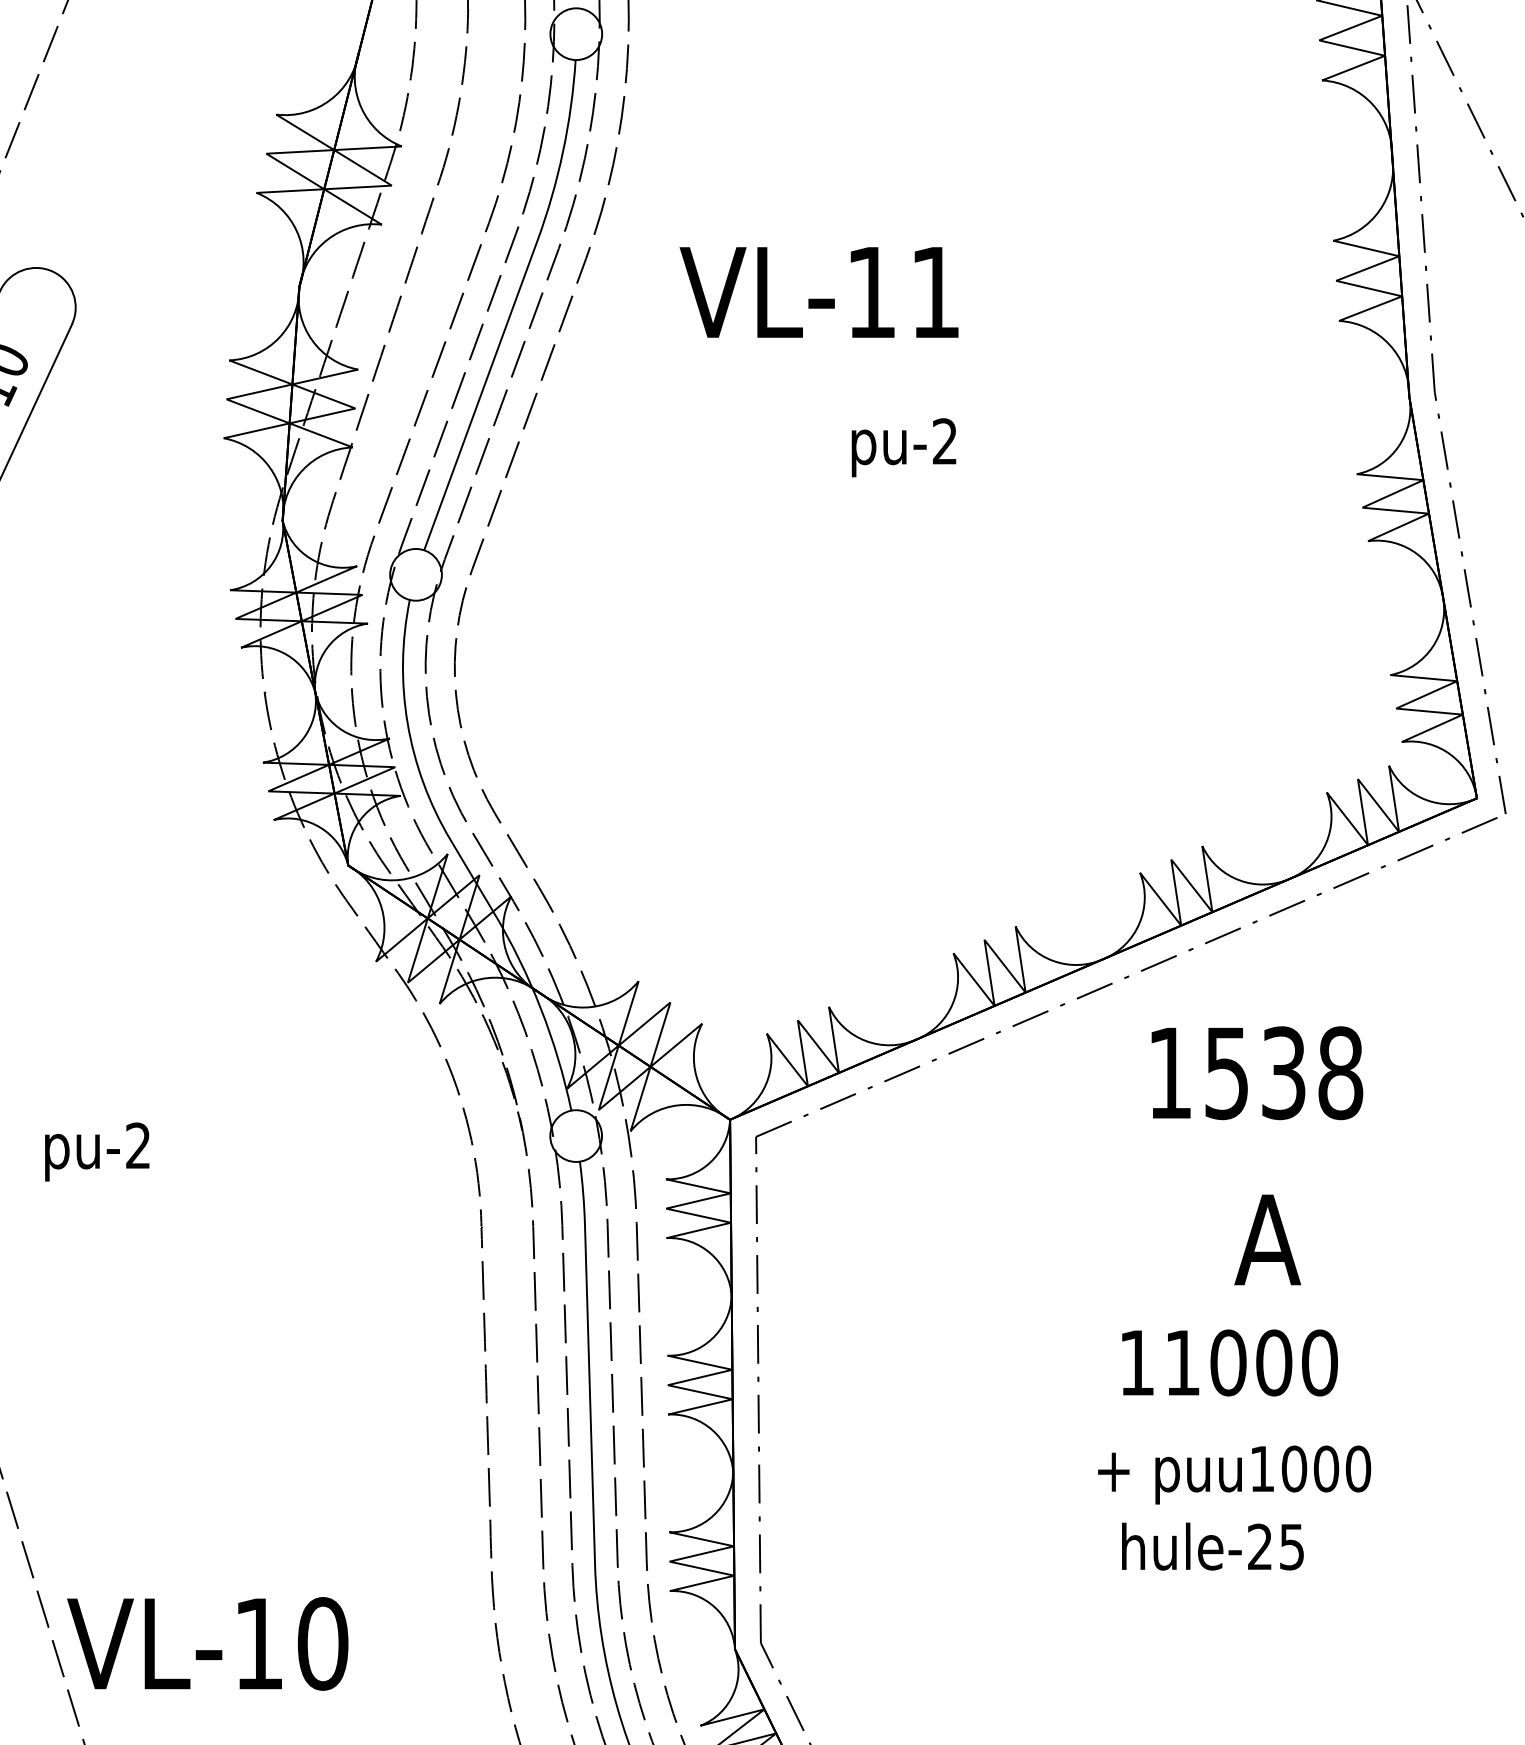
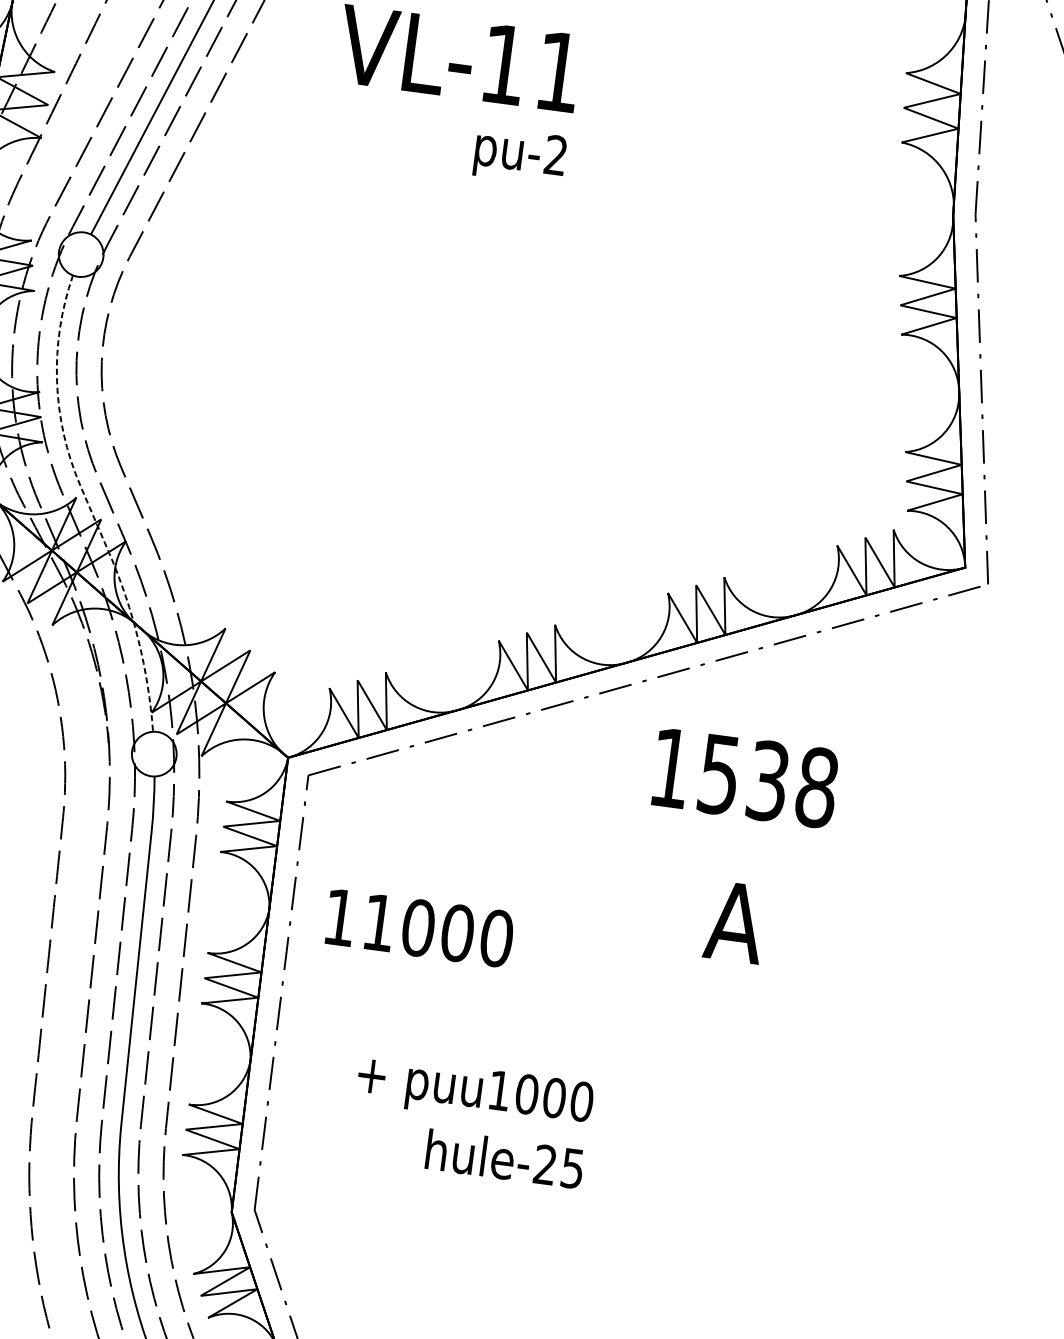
text: (903, 447) -> (519, 155), moved
line: (464, 862) -> (89, 506), solid -> dashed
text: (1229, 1362) -> (419, 927), moved
text: (1234, 1474) -> (475, 1092), moved
text: (1212, 1546) -> (504, 1159), moved

